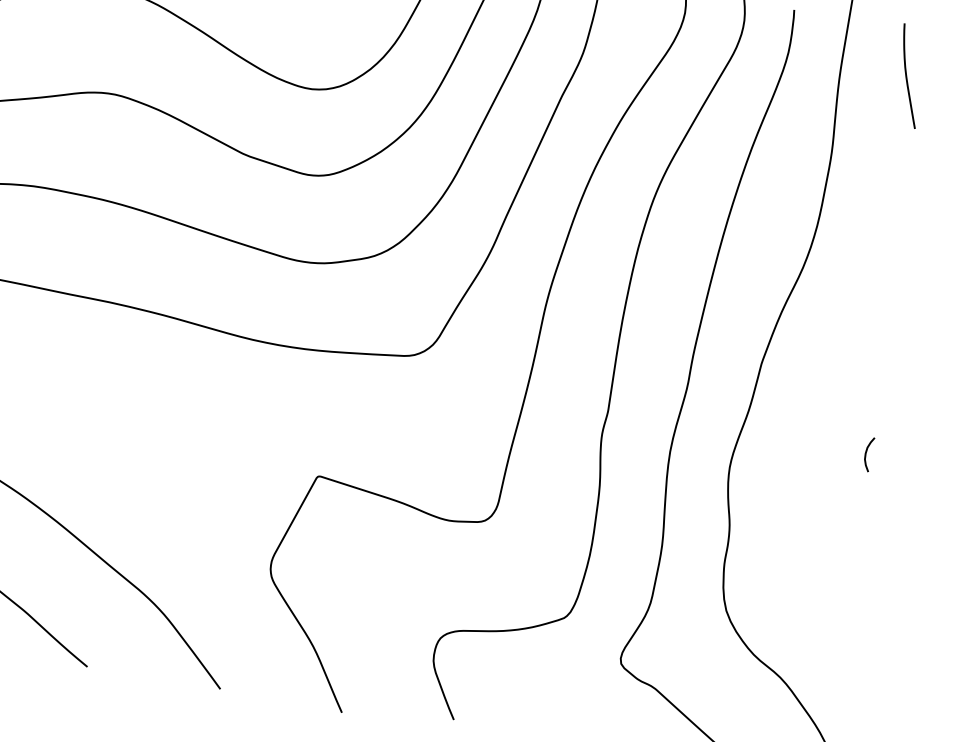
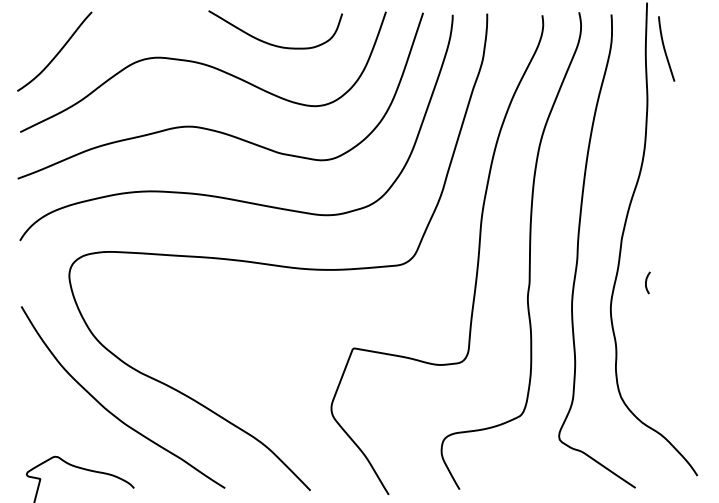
curve: (907, 75) -> (665, 48), moved
curve: (866, 453) -> (646, 282), moved

